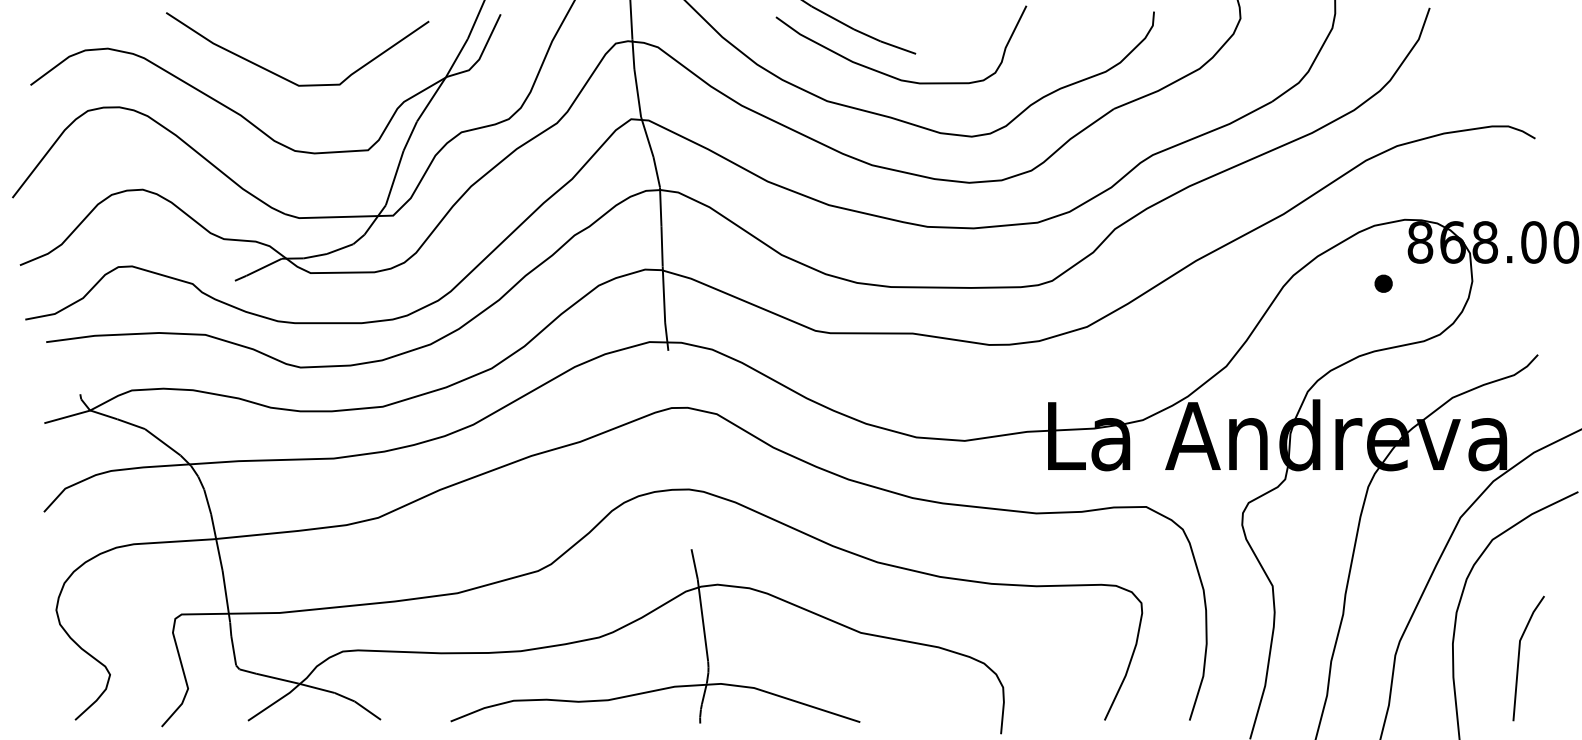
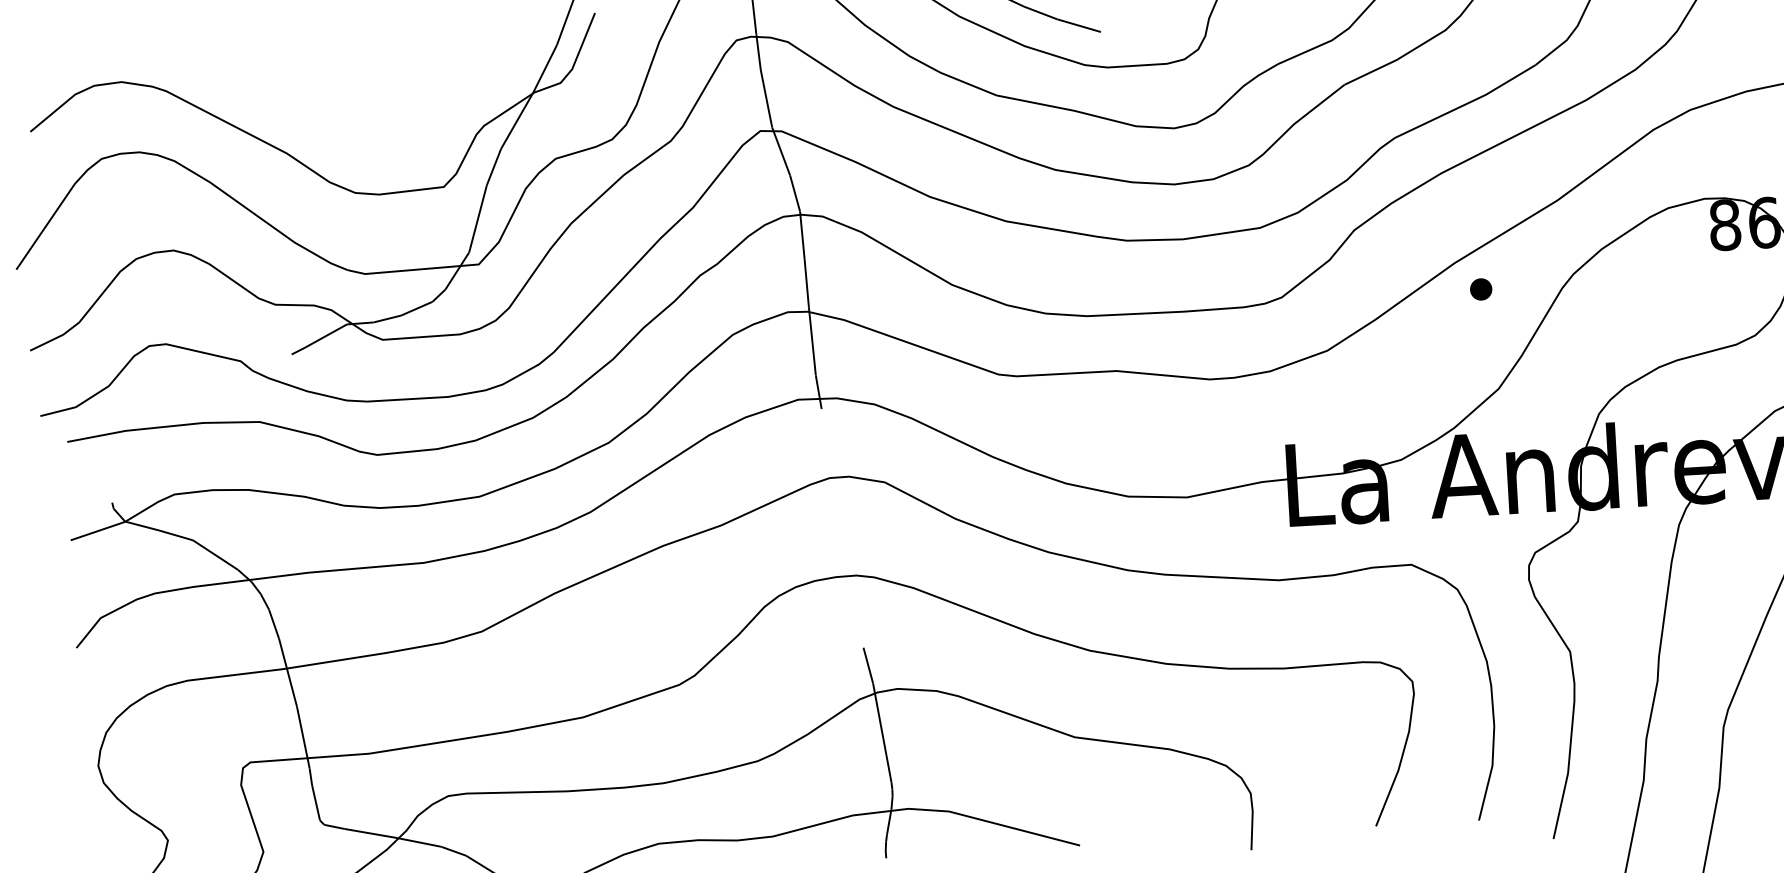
curve: (284, 77) -> (337, 104), removed
part: (1383, 283) -> (1480, 289), moved

